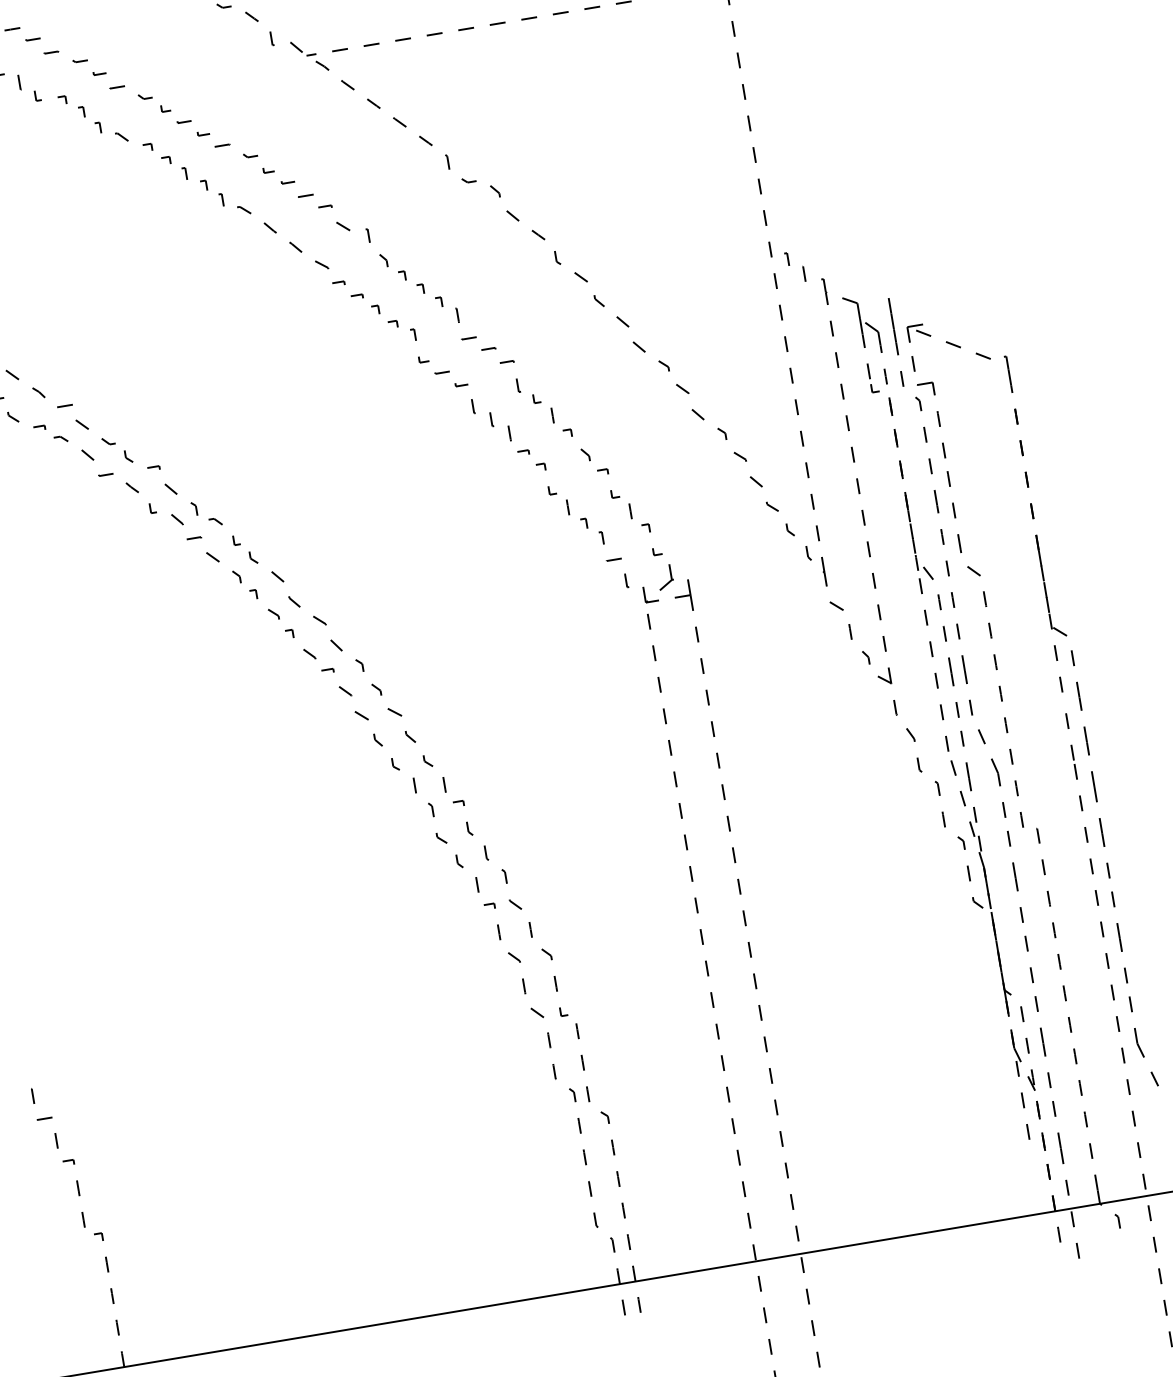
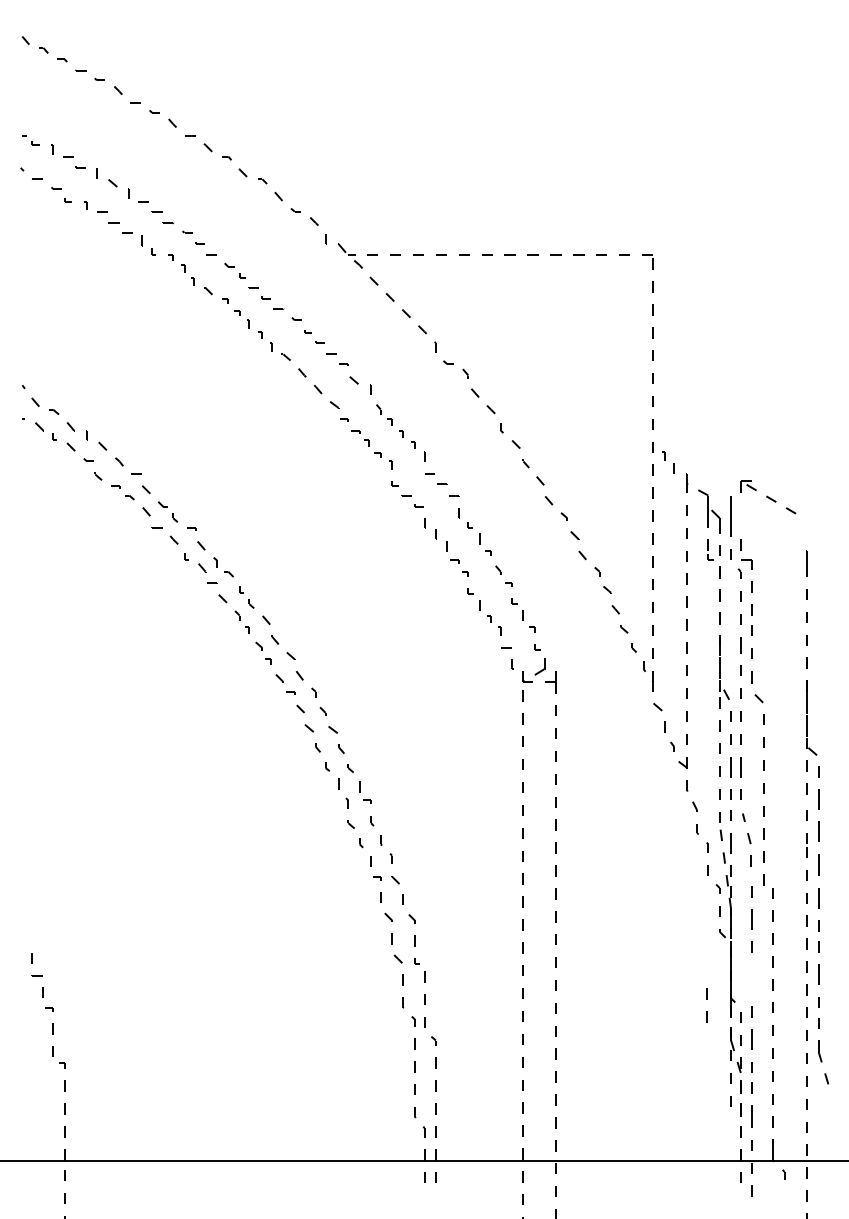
part: (949, 343) -> (768, 497), moved
part: (991, 773) -> (747, 843), size x0.7
line: (1026, 951) -> (706, 999), moved

